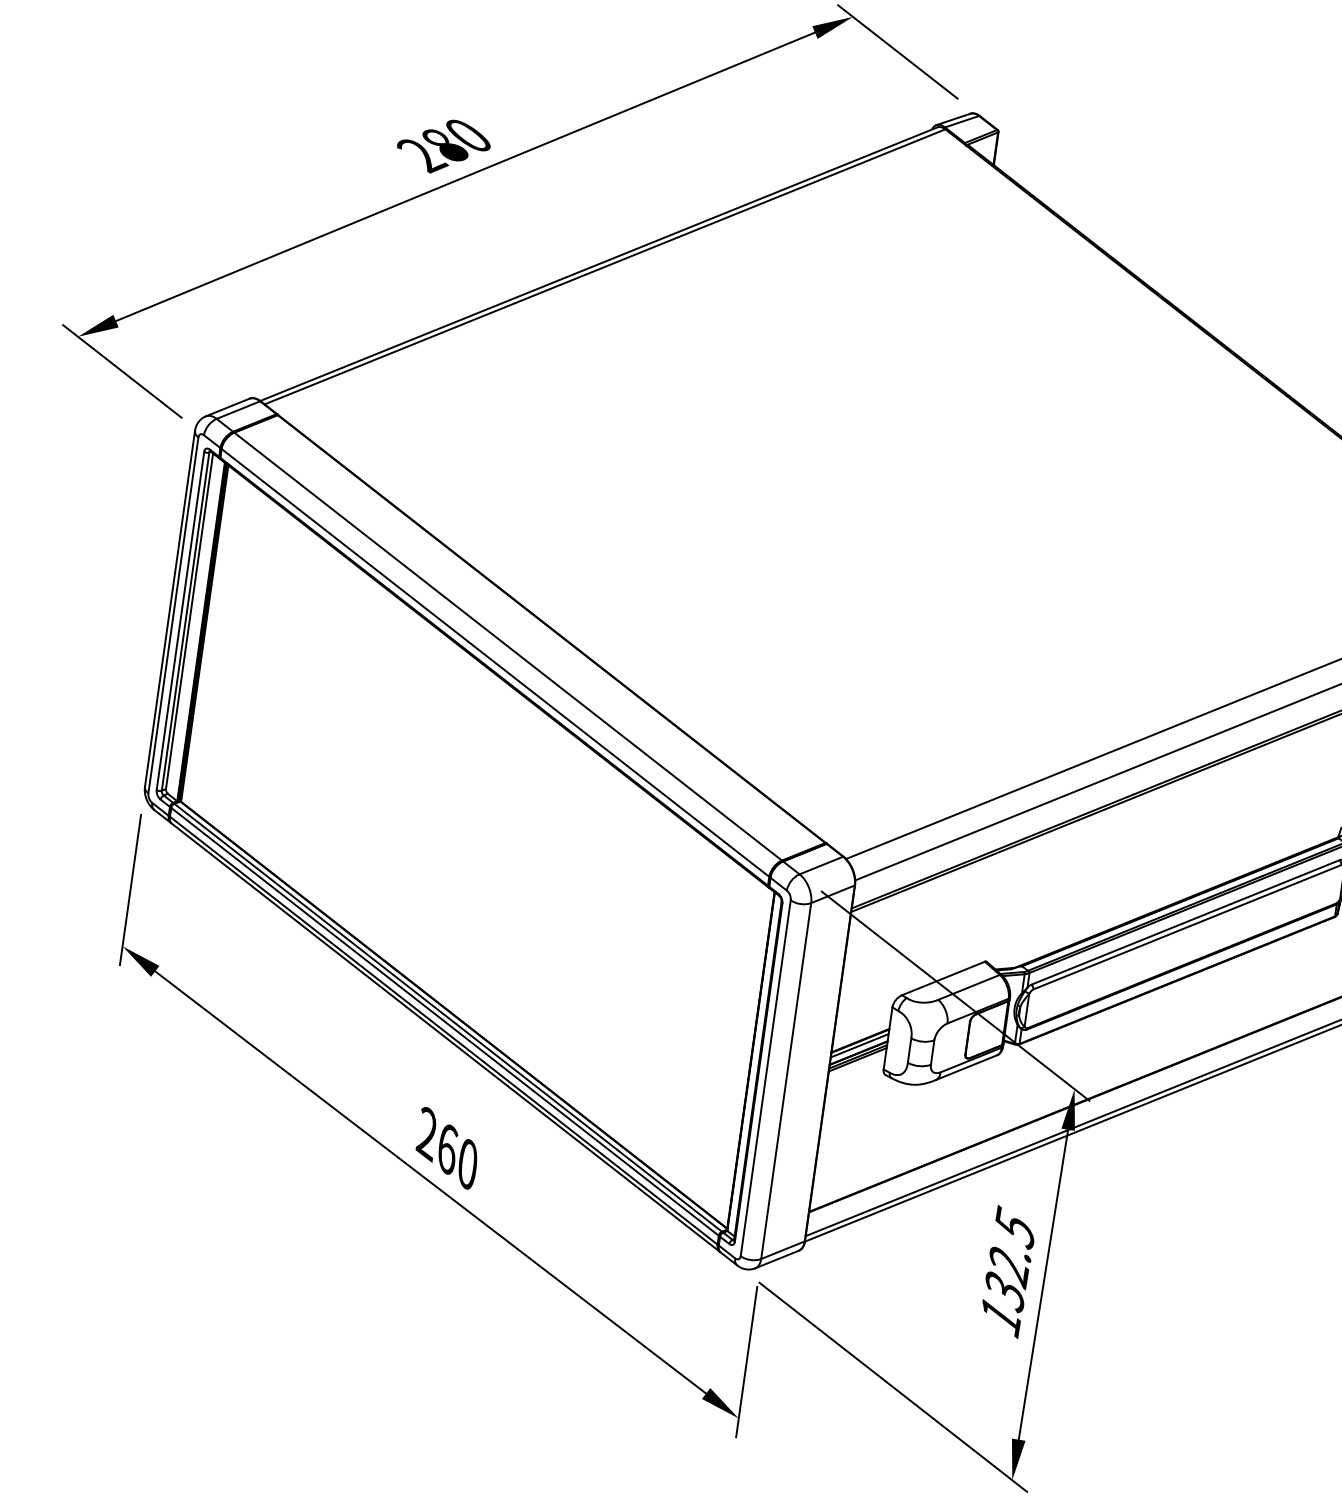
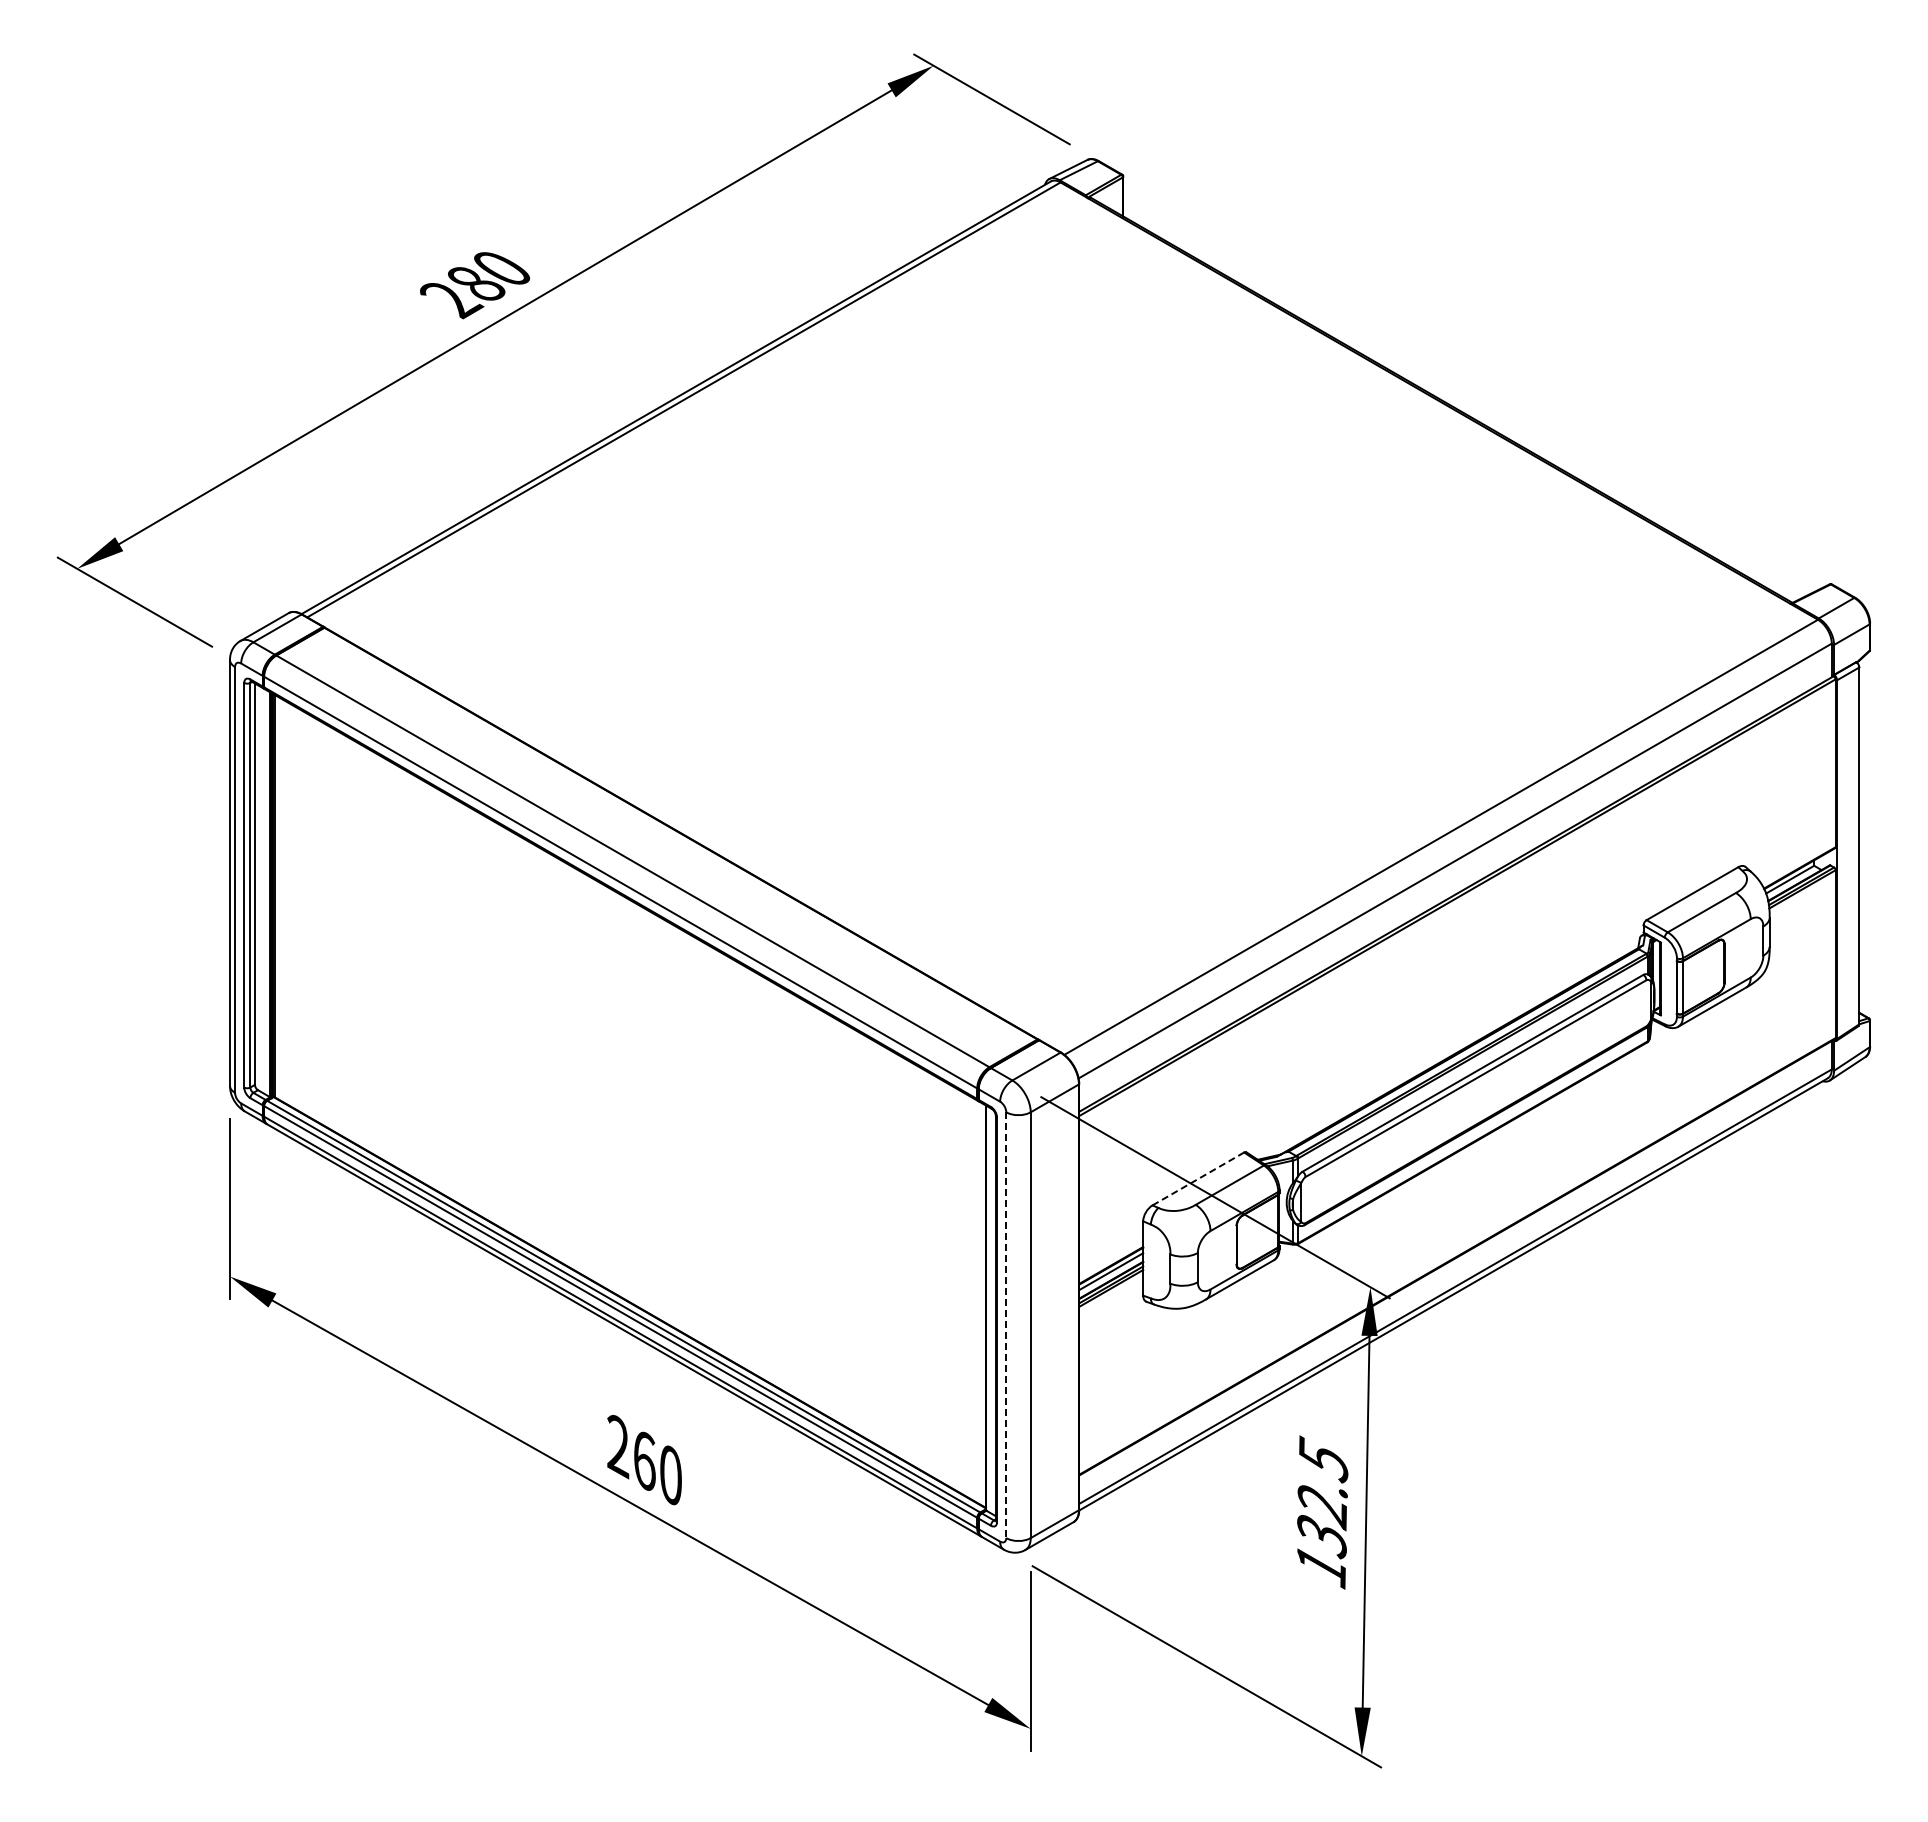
line: (943, 978) -> (1198, 1178), solid -> dashed
line: (765, 1078) -> (1006, 1325), solid -> dashed

